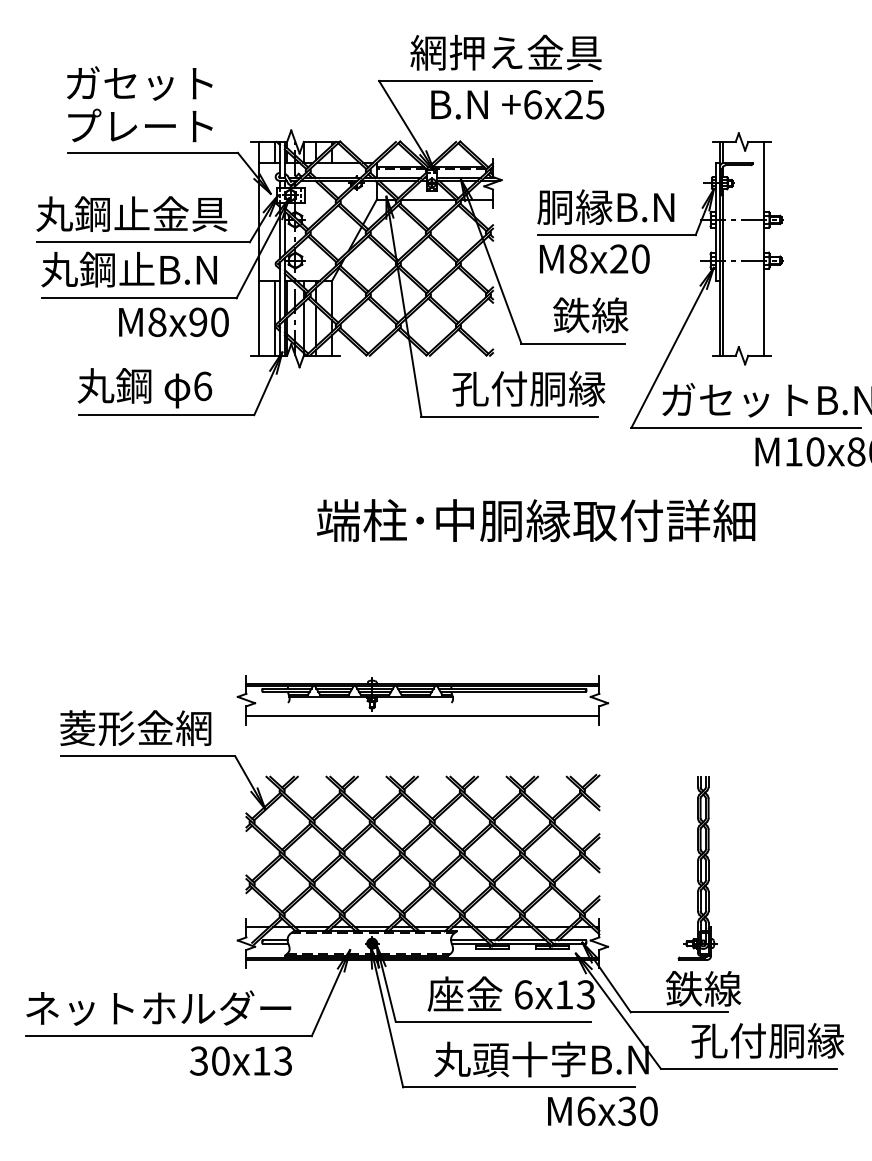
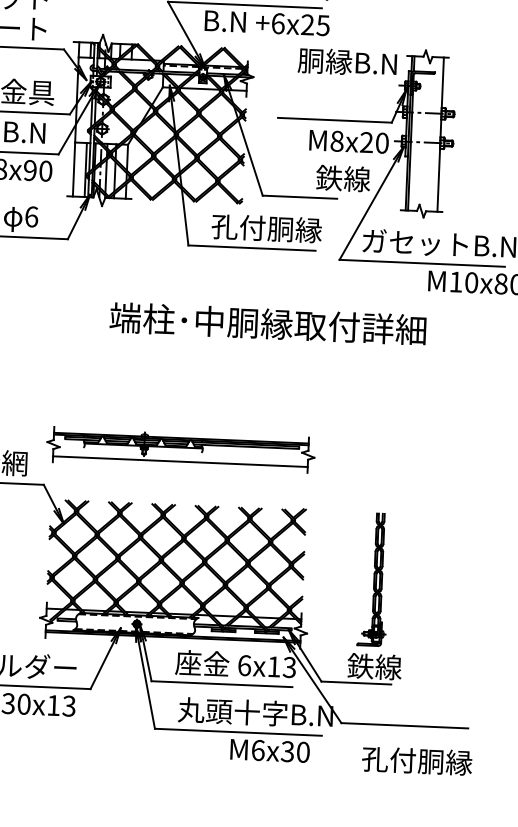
text: (605, 206) -> (347, 61), moved
text: (594, 258) -> (348, 141), moved
text: (590, 315) -> (343, 178), moved
text: (767, 1040) -> (416, 760), moved
text: (602, 1111) -> (269, 751), moved

